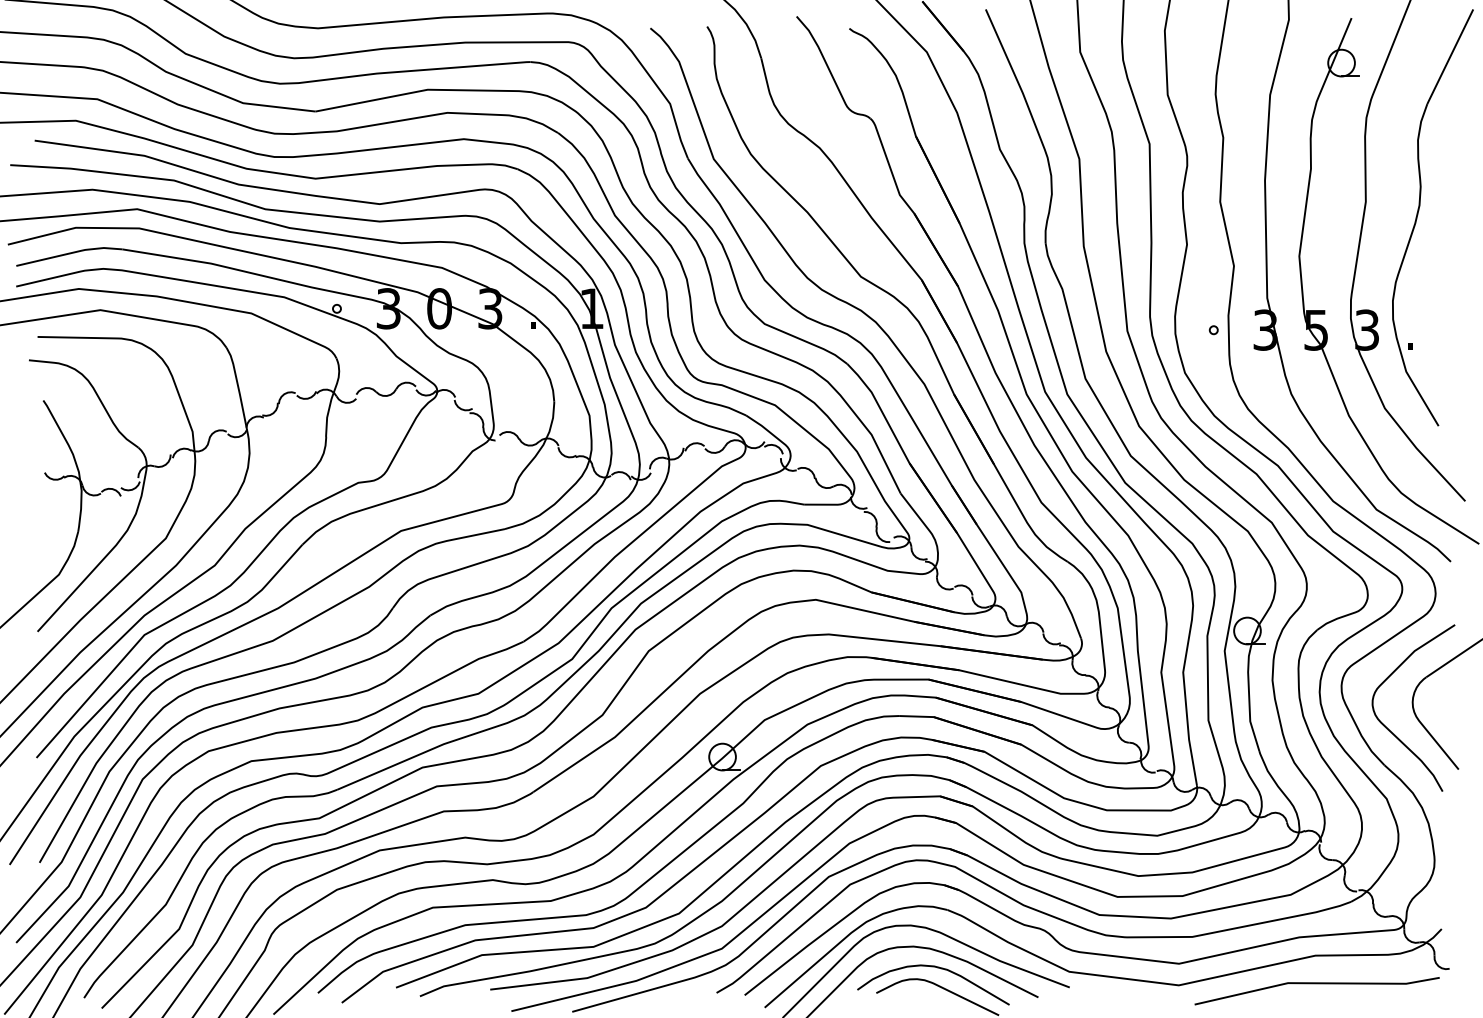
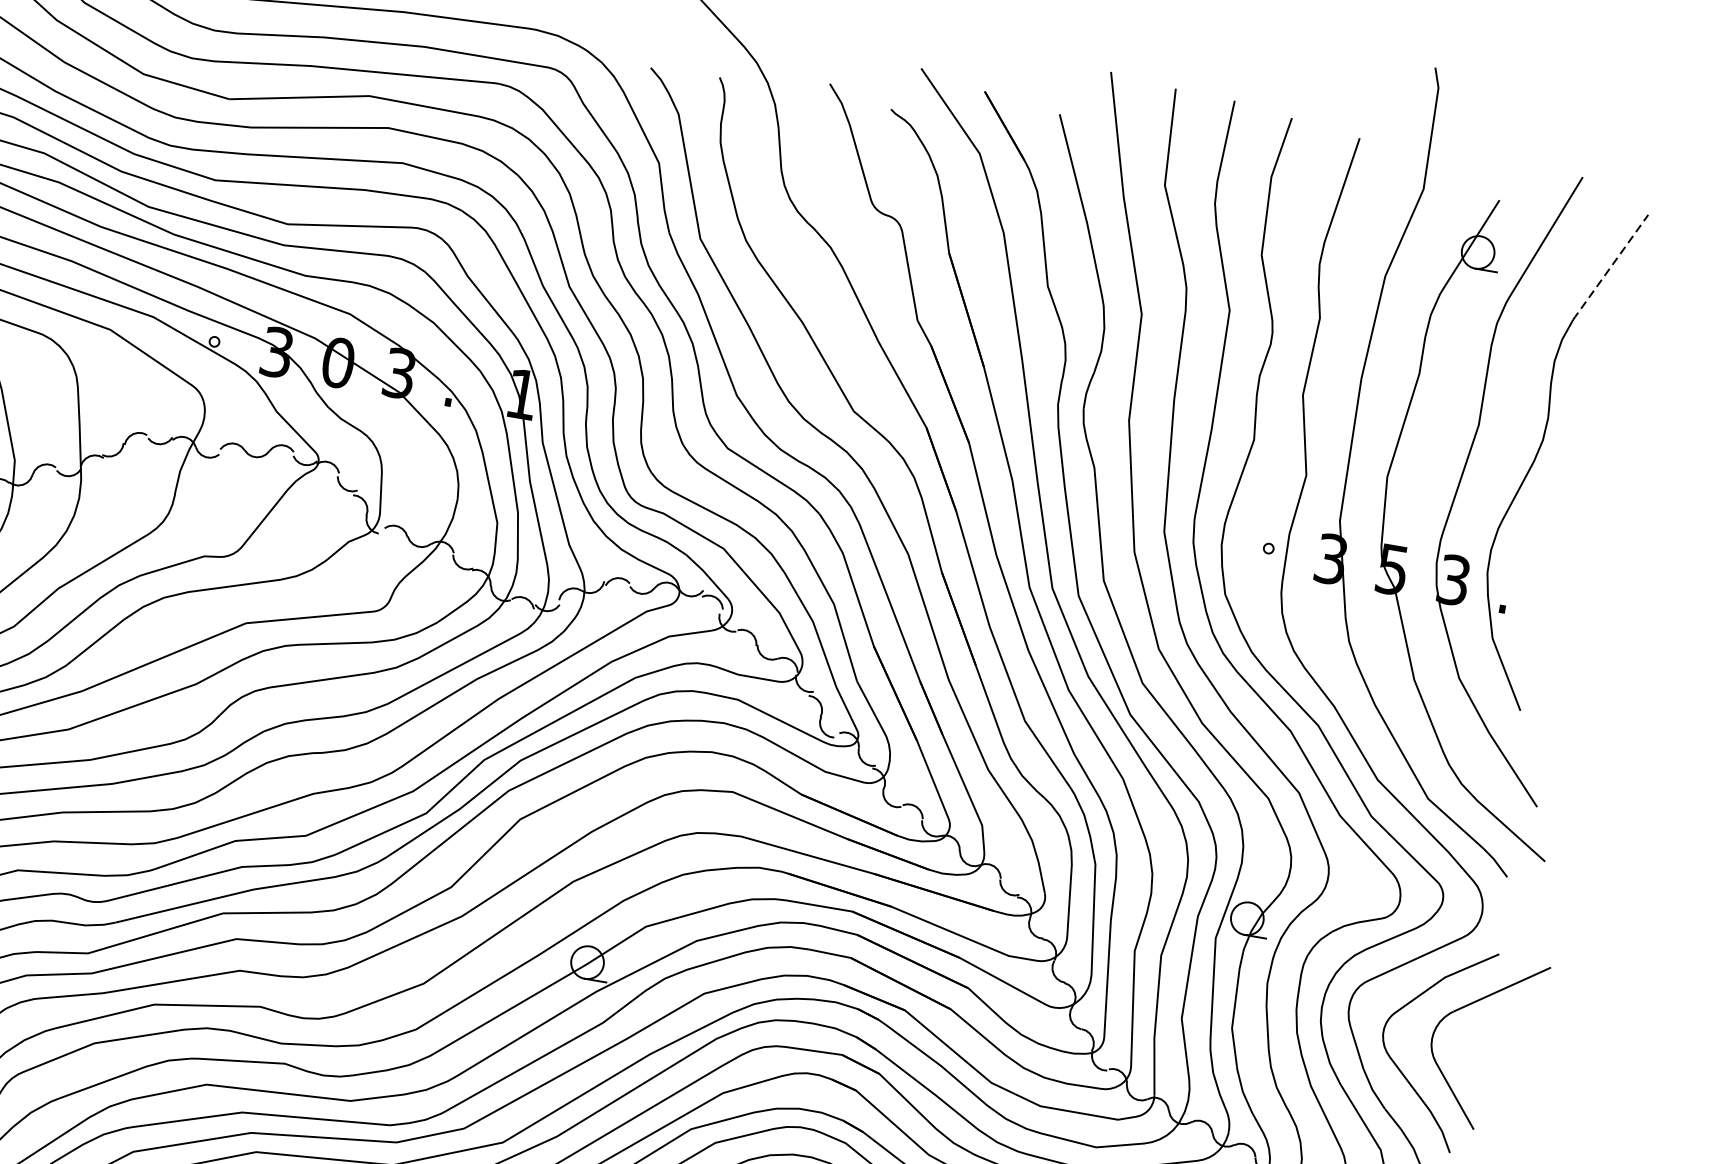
line: (1450, 56) -> (1611, 267), solid -> dashed

